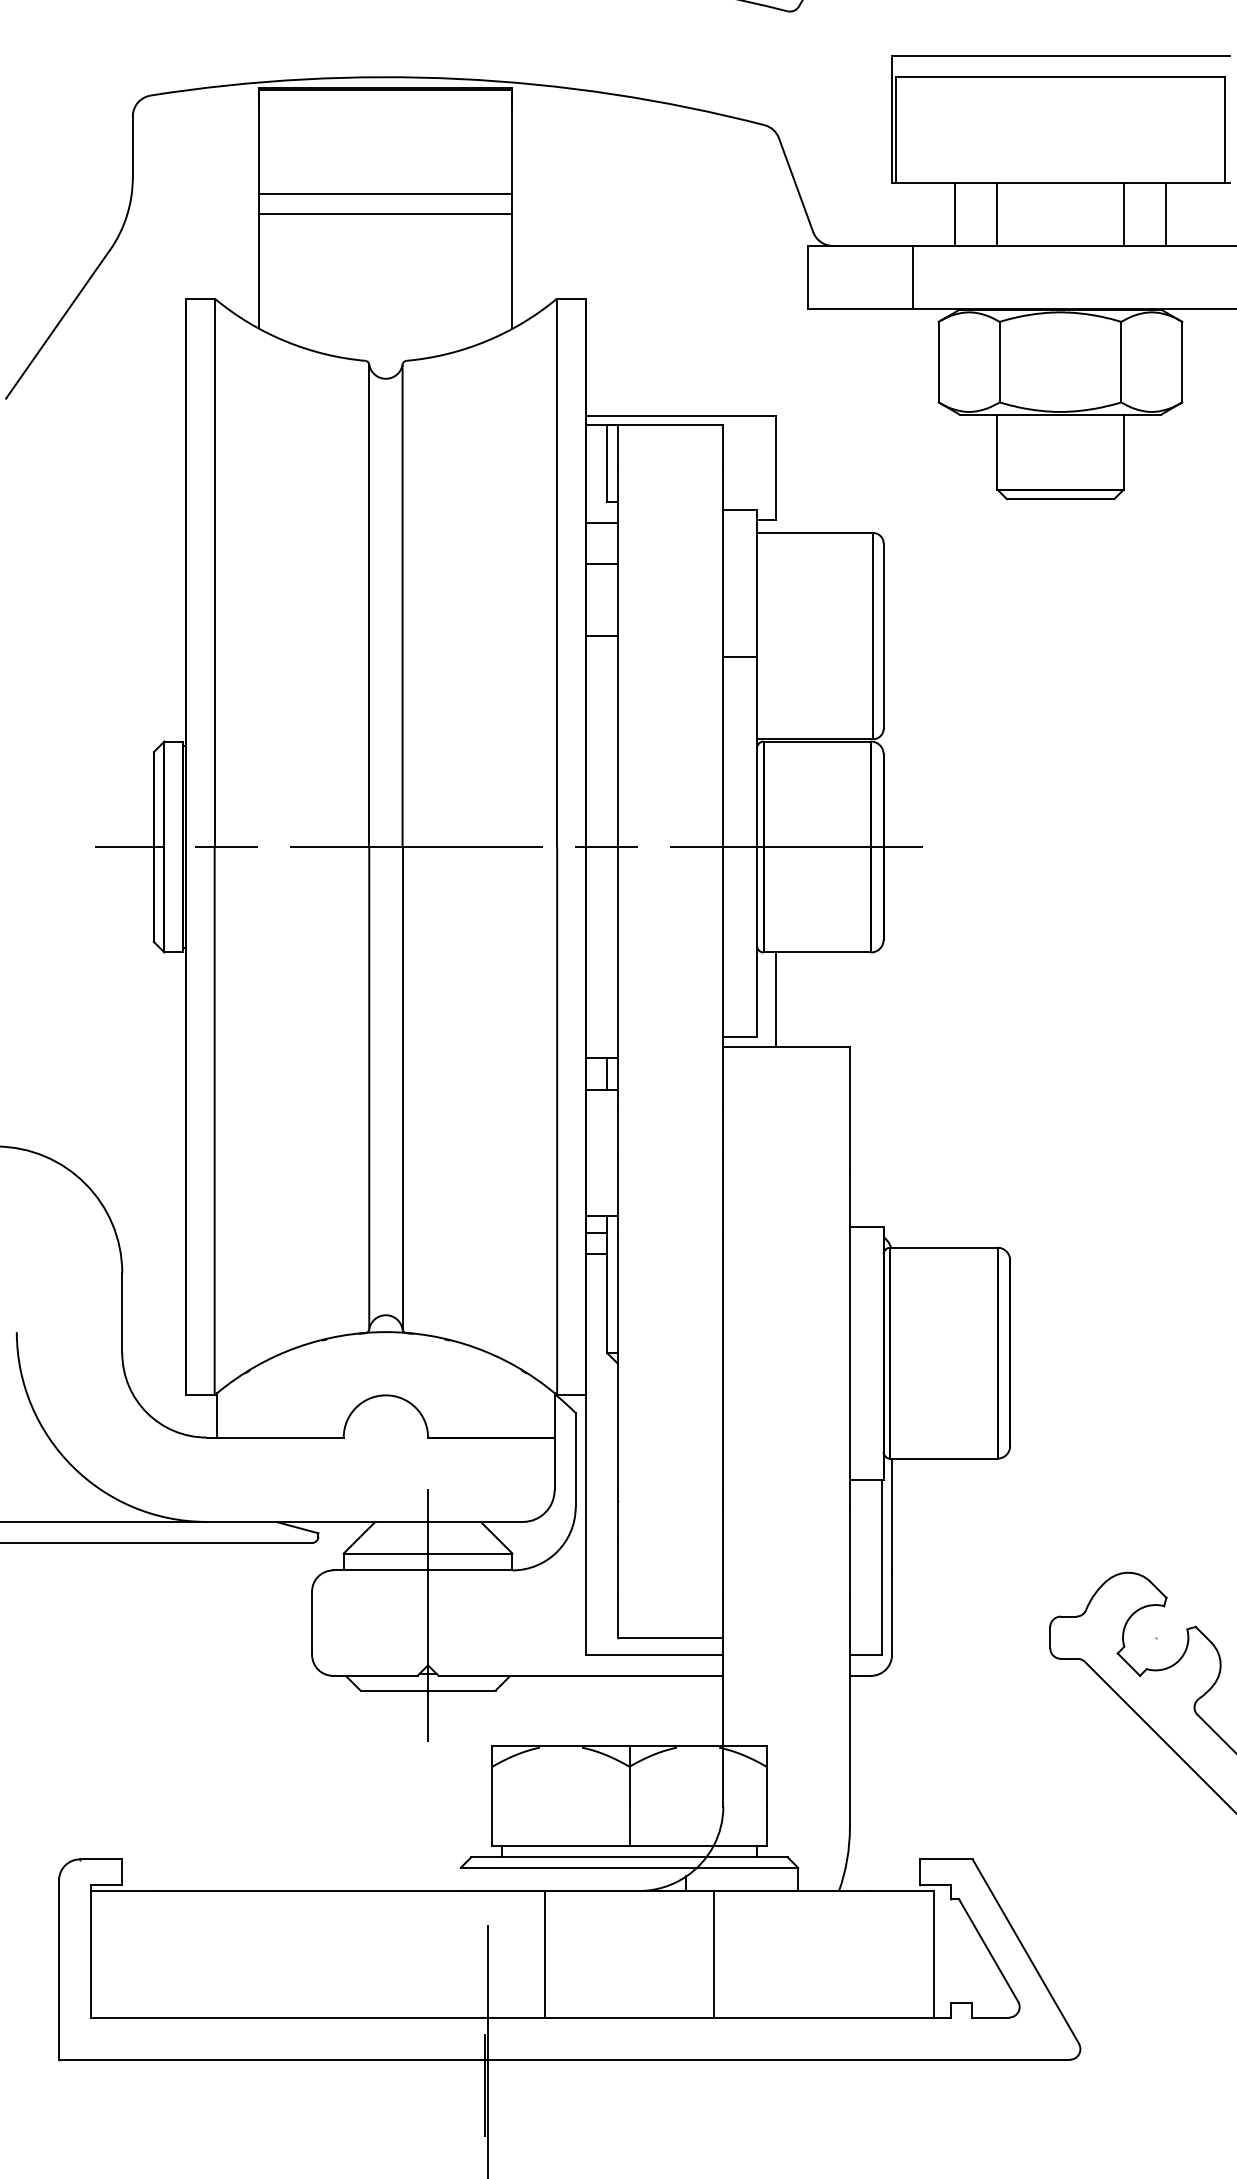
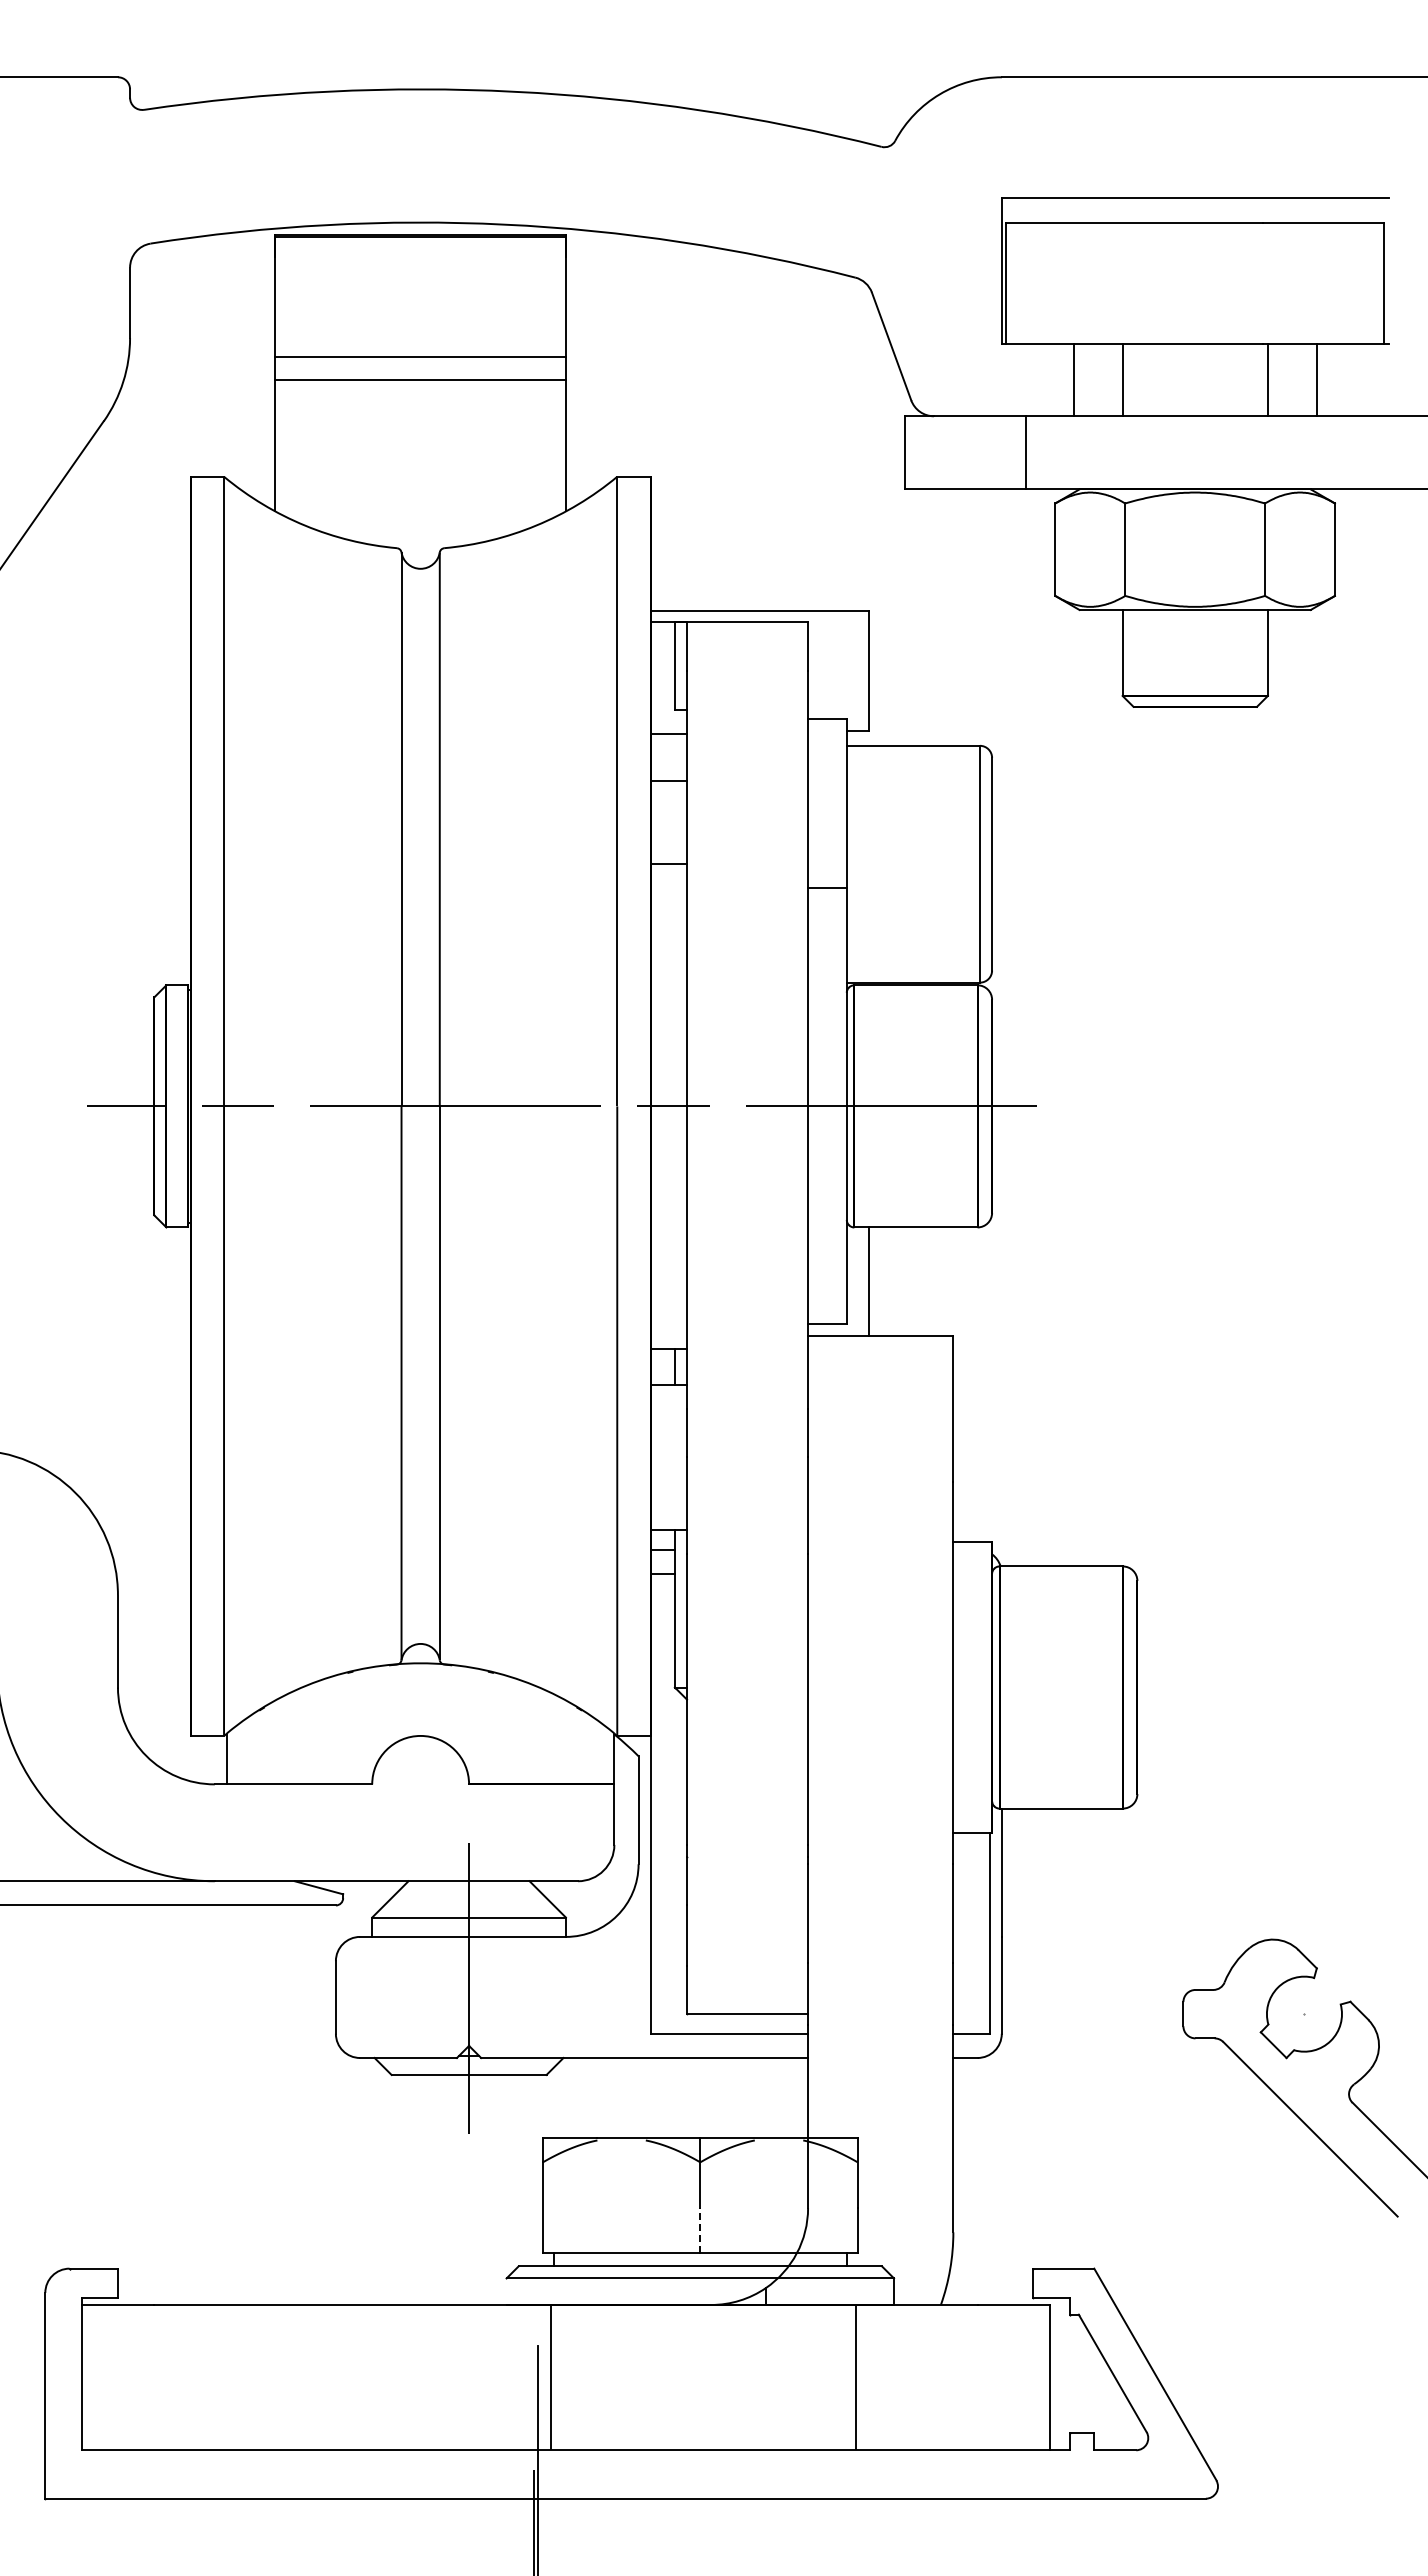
line: (629, 1826) -> (700, 2230), solid -> dashed
line: (545, 1954) -> (551, 2377), moved
line: (714, 1954) -> (856, 2377), moved

